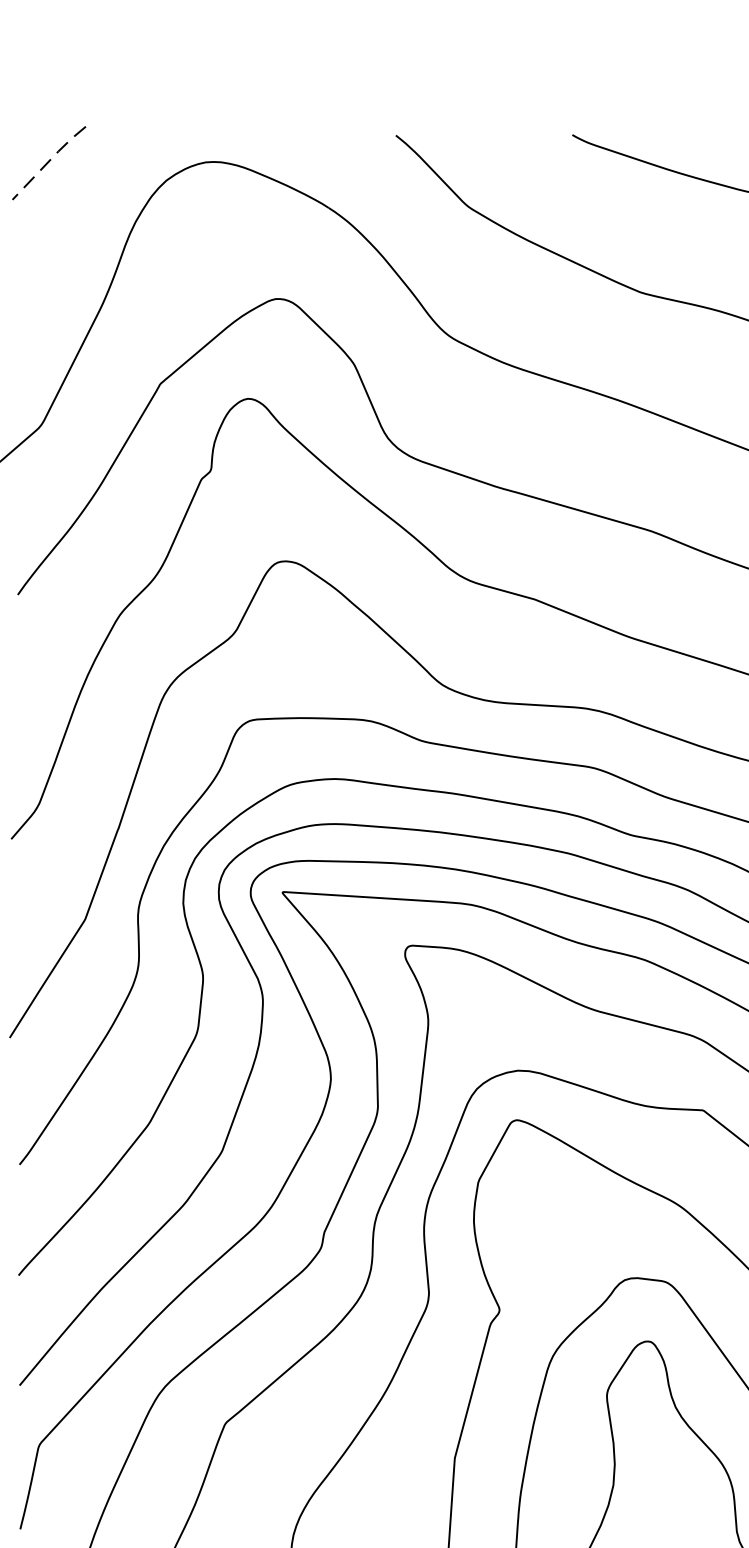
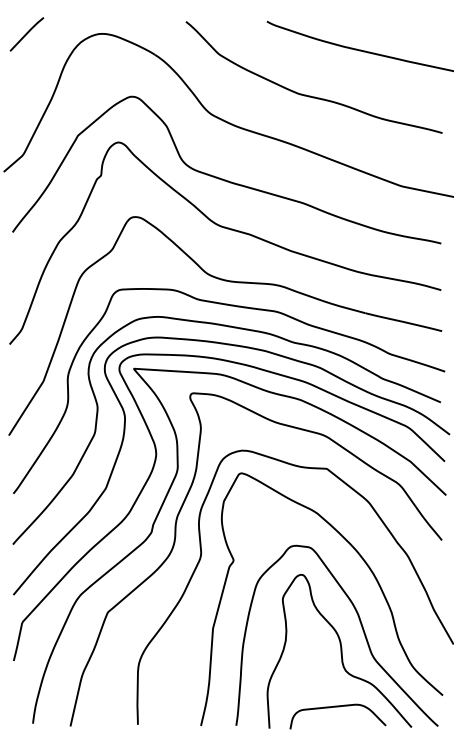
line: (50, 161) -> (27, 33), dashed -> solid

